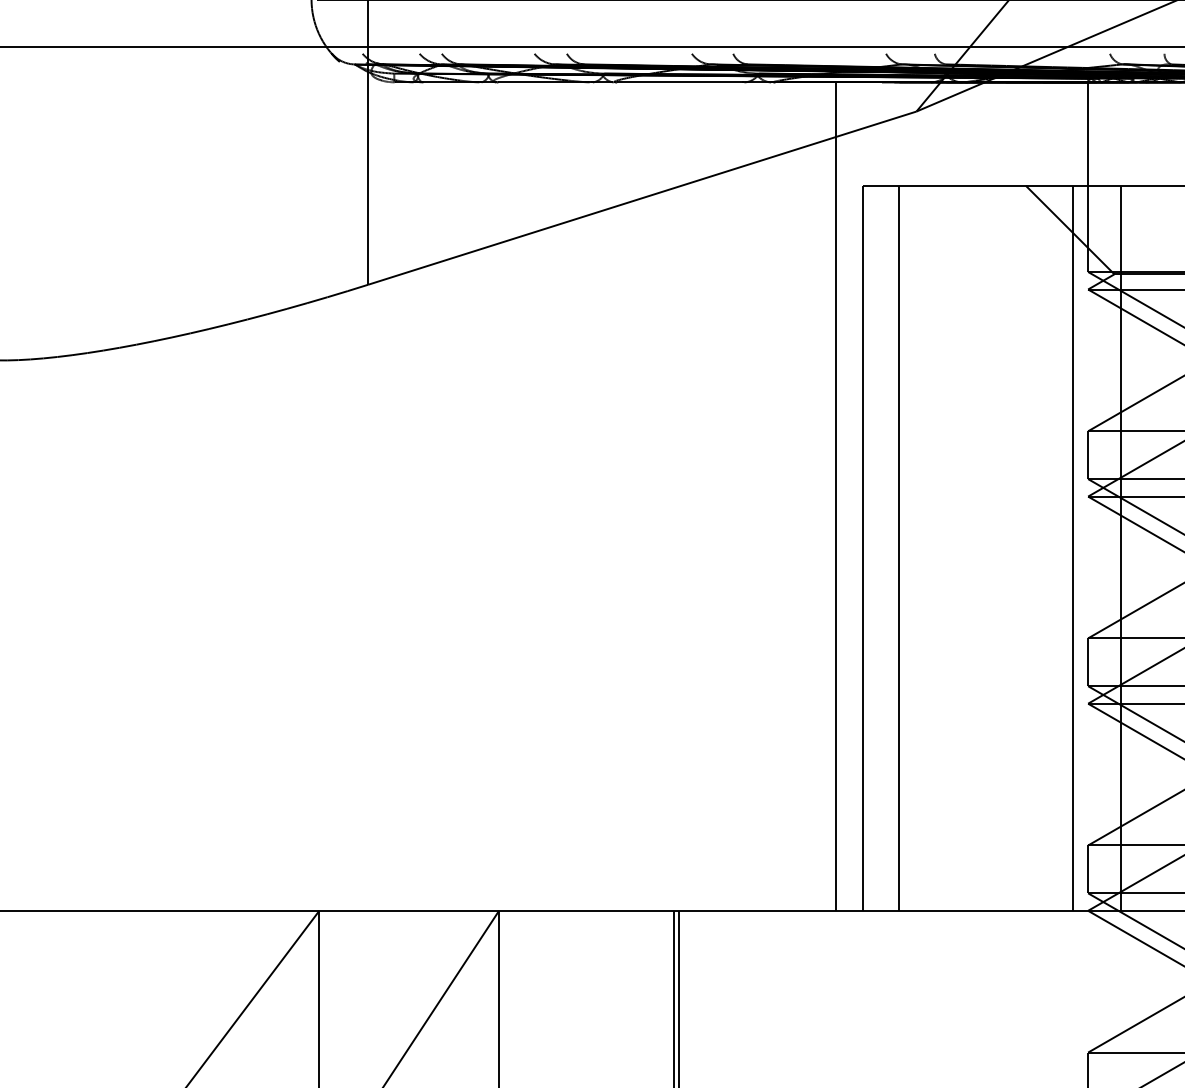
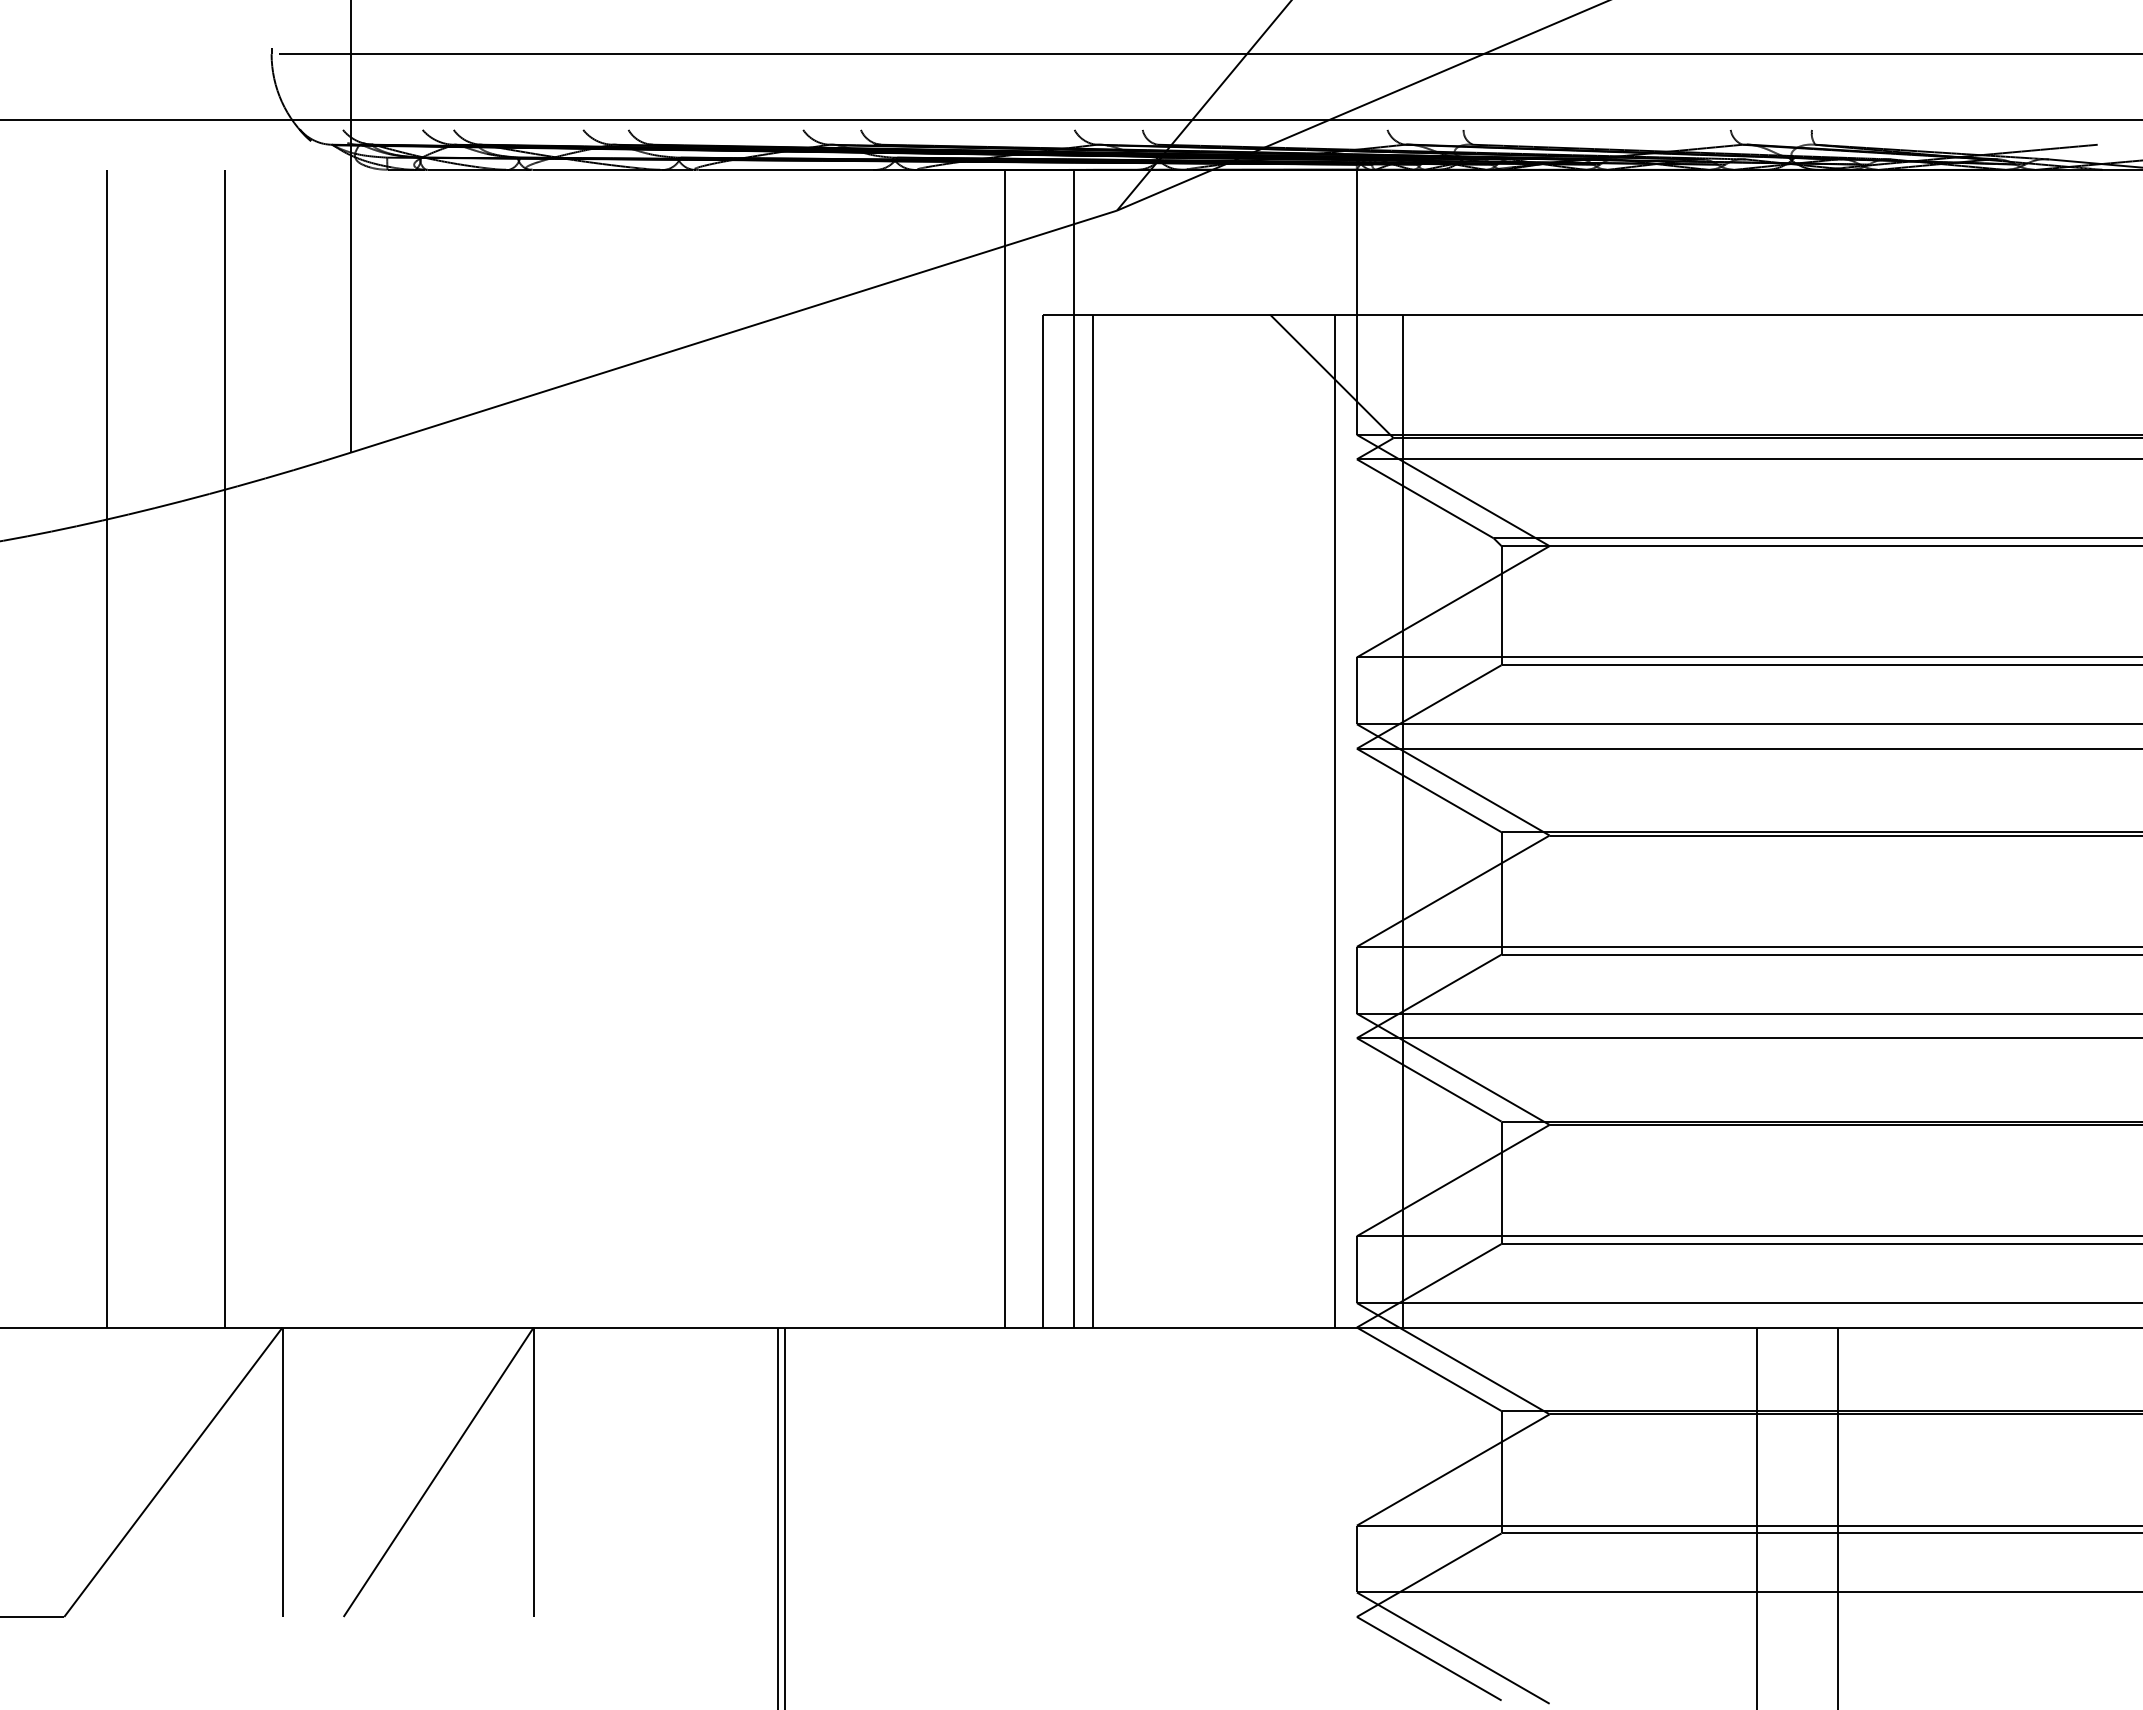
line: (193, 496) -> (106, 748), added
line: (277, 496) -> (224, 748), added
line: (885, 496) -> (1073, 748), added

